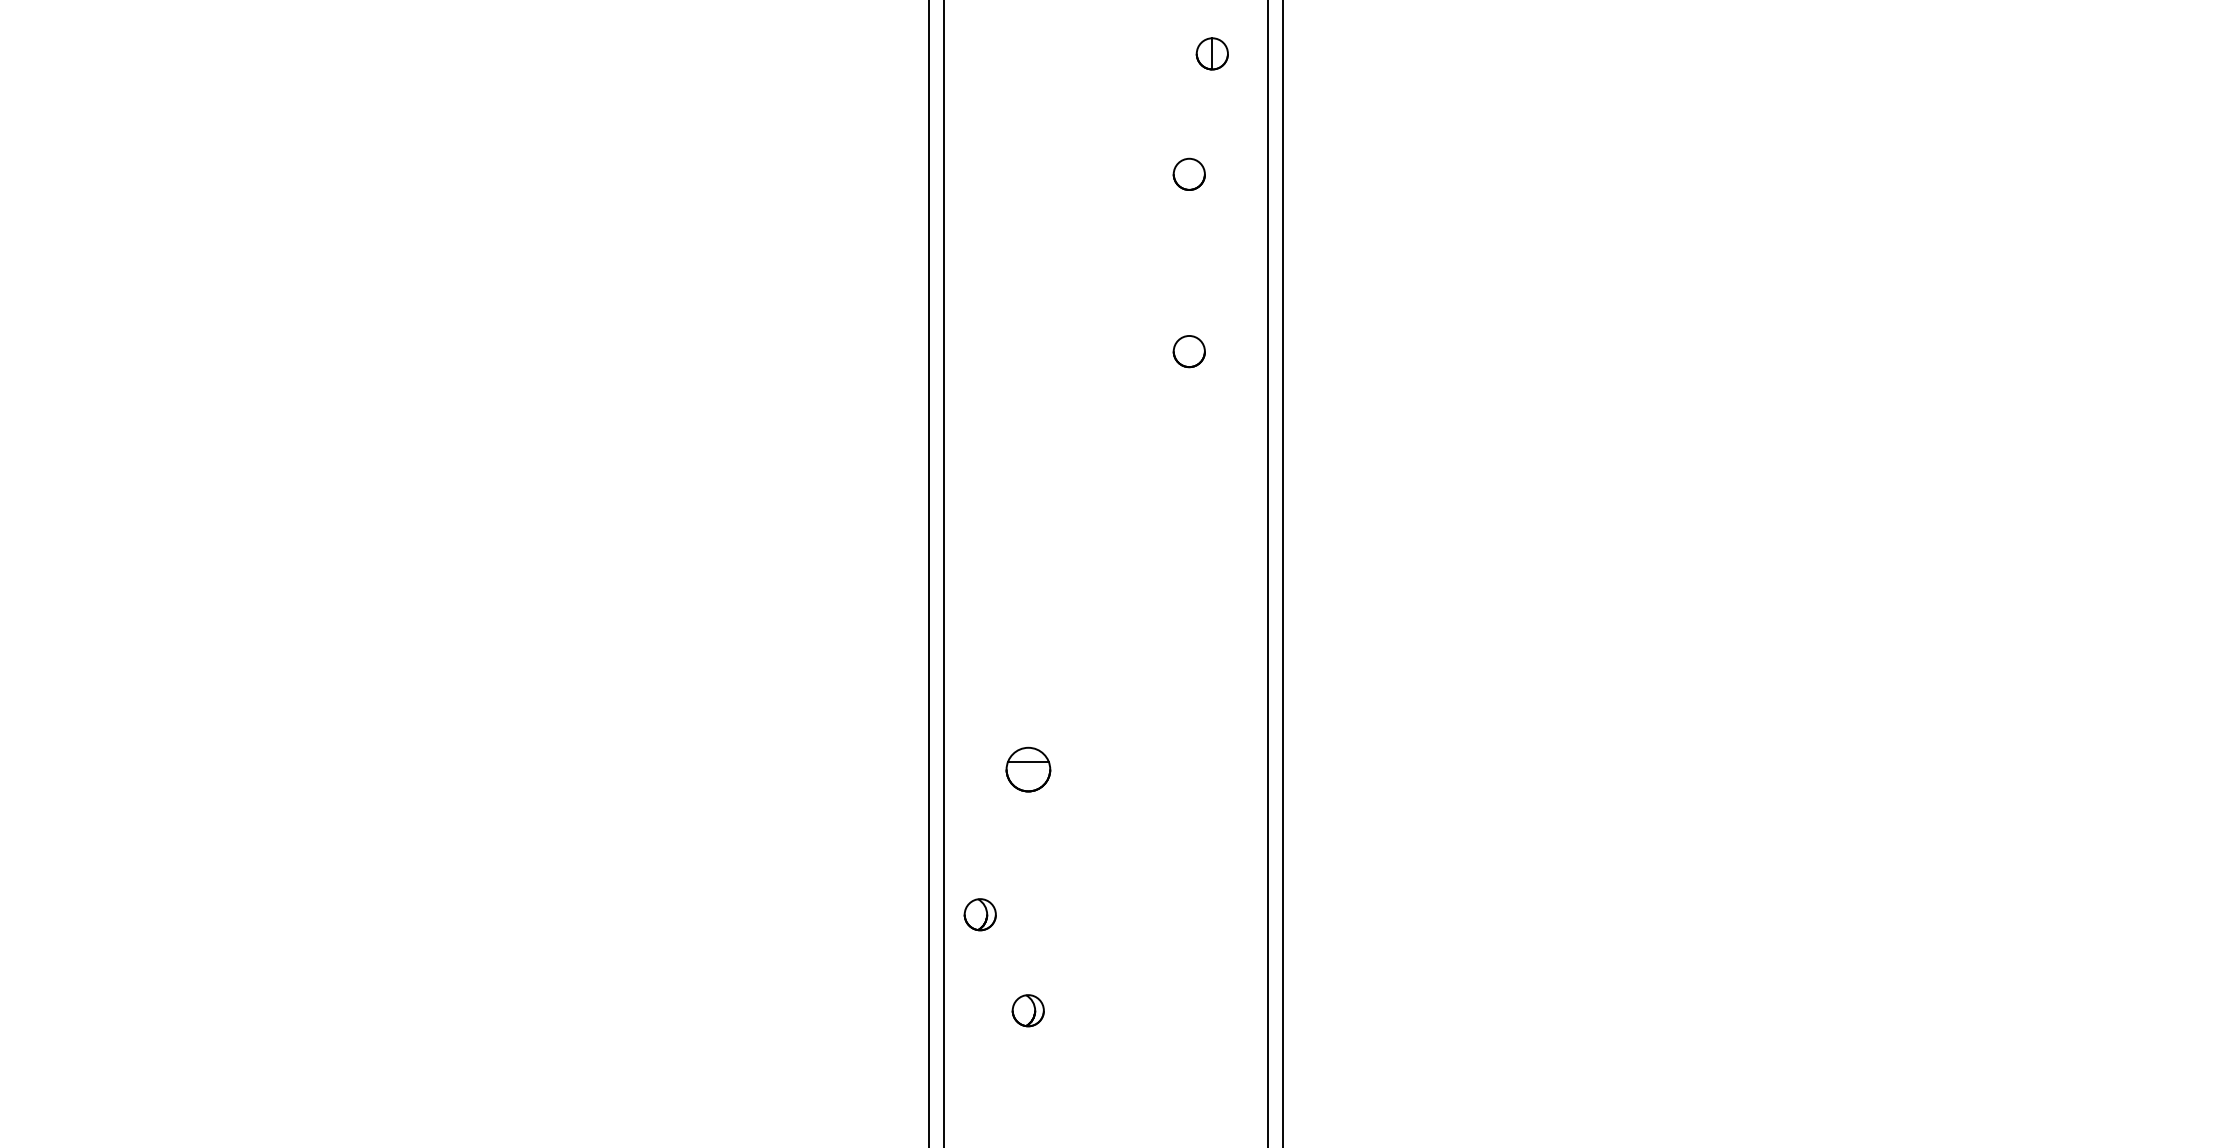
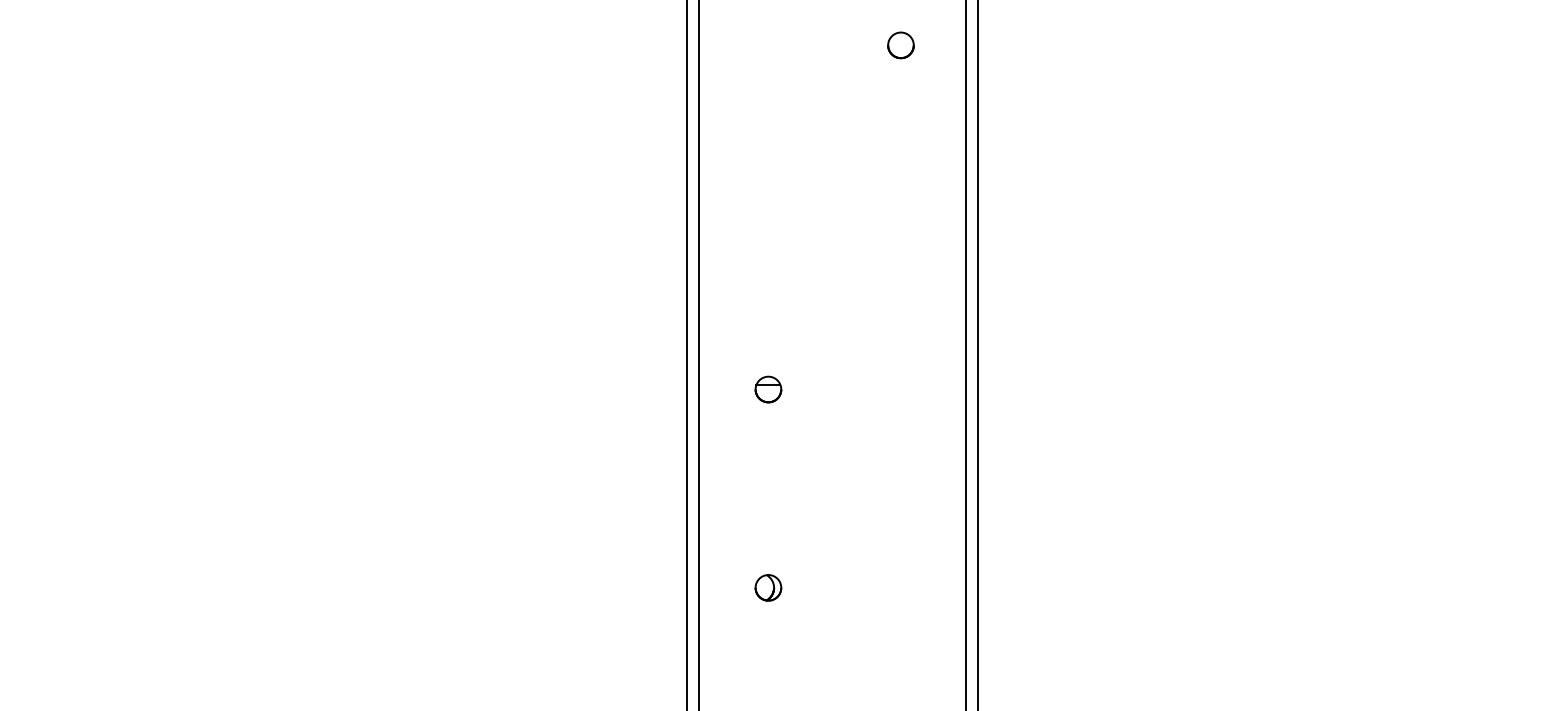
part: (1027, 769) -> (767, 389), size x0.71
part: (979, 914) -> (728, 508), removed

